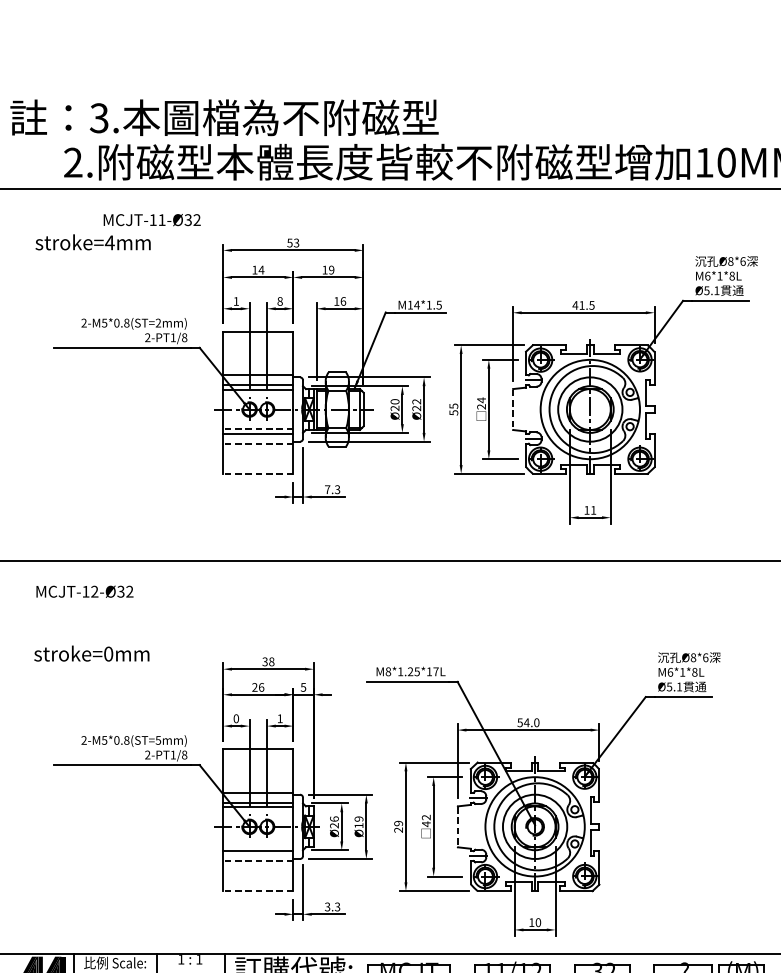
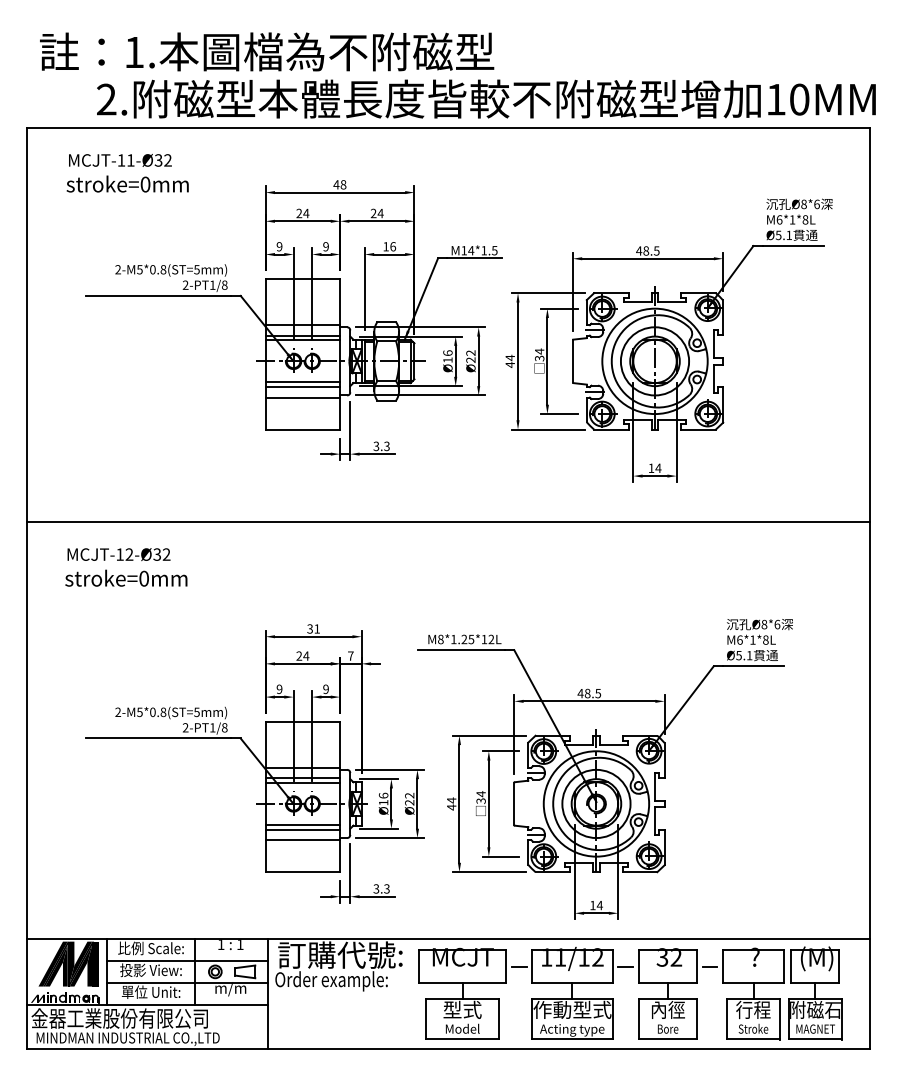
text: (98, 118) -> (133, 52), 3. -> 1.
text: (152, 220) -> (120, 160), moved
text: (109, 242) -> (145, 184), stroke=4mm -> stroke=0mm
text: (292, 242) -> (339, 184), 53 -> 48
text: (255, 270) -> (299, 213), 14 -> 24
text: (327, 270) -> (376, 213), 19 -> 24
text: (236, 301) -> (279, 246), 1 -> 9
text: (279, 301) -> (325, 246), 8 -> 9
text: (582, 305) -> (646, 250), 41.5 -> 48.5
text: (157, 322) -> (196, 269), 2-M5*0.8(ST=2mm) -> 2-M5*0.8(ST=5mm)
text: (394, 404) -> (447, 356), Ø20 -> Ø16
text: (482, 406) -> (540, 358), 24 -> 34
text: (453, 408) -> (509, 360), 55 -> 44
line: (512, 409) -> (572, 361), dashed -> solid
line: (257, 429) -> (302, 382), dashed -> solid
line: (257, 443) -> (302, 397), dashed -> solid
line: (257, 473) -> (302, 429), dashed -> solid
text: (327, 489) -> (376, 446), 7.3 -> 3.3
text: (593, 509) -> (658, 467), 11 -> 14
text: (91, 652) -> (126, 577), moved
text: (272, 661) -> (317, 628), 38 -> 31
text: (436, 671) -> (491, 639), M8*1.25*17L -> M8*1.25*12L
text: (261, 686) -> (306, 655), 26 -> 24
text: (303, 686) -> (350, 655), 5 -> 7
text: (236, 717) -> (279, 688), 0 -> 9
text: (279, 718) -> (325, 689), 1 -> 9
text: (528, 722) -> (589, 693), 54.0 -> 48.5
text: (425, 820) -> (480, 797), 42 -> 34
text: (358, 821) -> (409, 798), Ø19 -> Ø22
text: (334, 825) -> (383, 802), Ø26 -> Ø16
text: (398, 826) -> (451, 803), 29 -> 44
line: (457, 827) -> (514, 804), dashed -> solid
line: (257, 847) -> (302, 825), added
line: (257, 861) -> (302, 840), dashed -> solid
line: (257, 891) -> (302, 872), dashed -> solid
text: (537, 922) -> (599, 905), 10 -> 14

